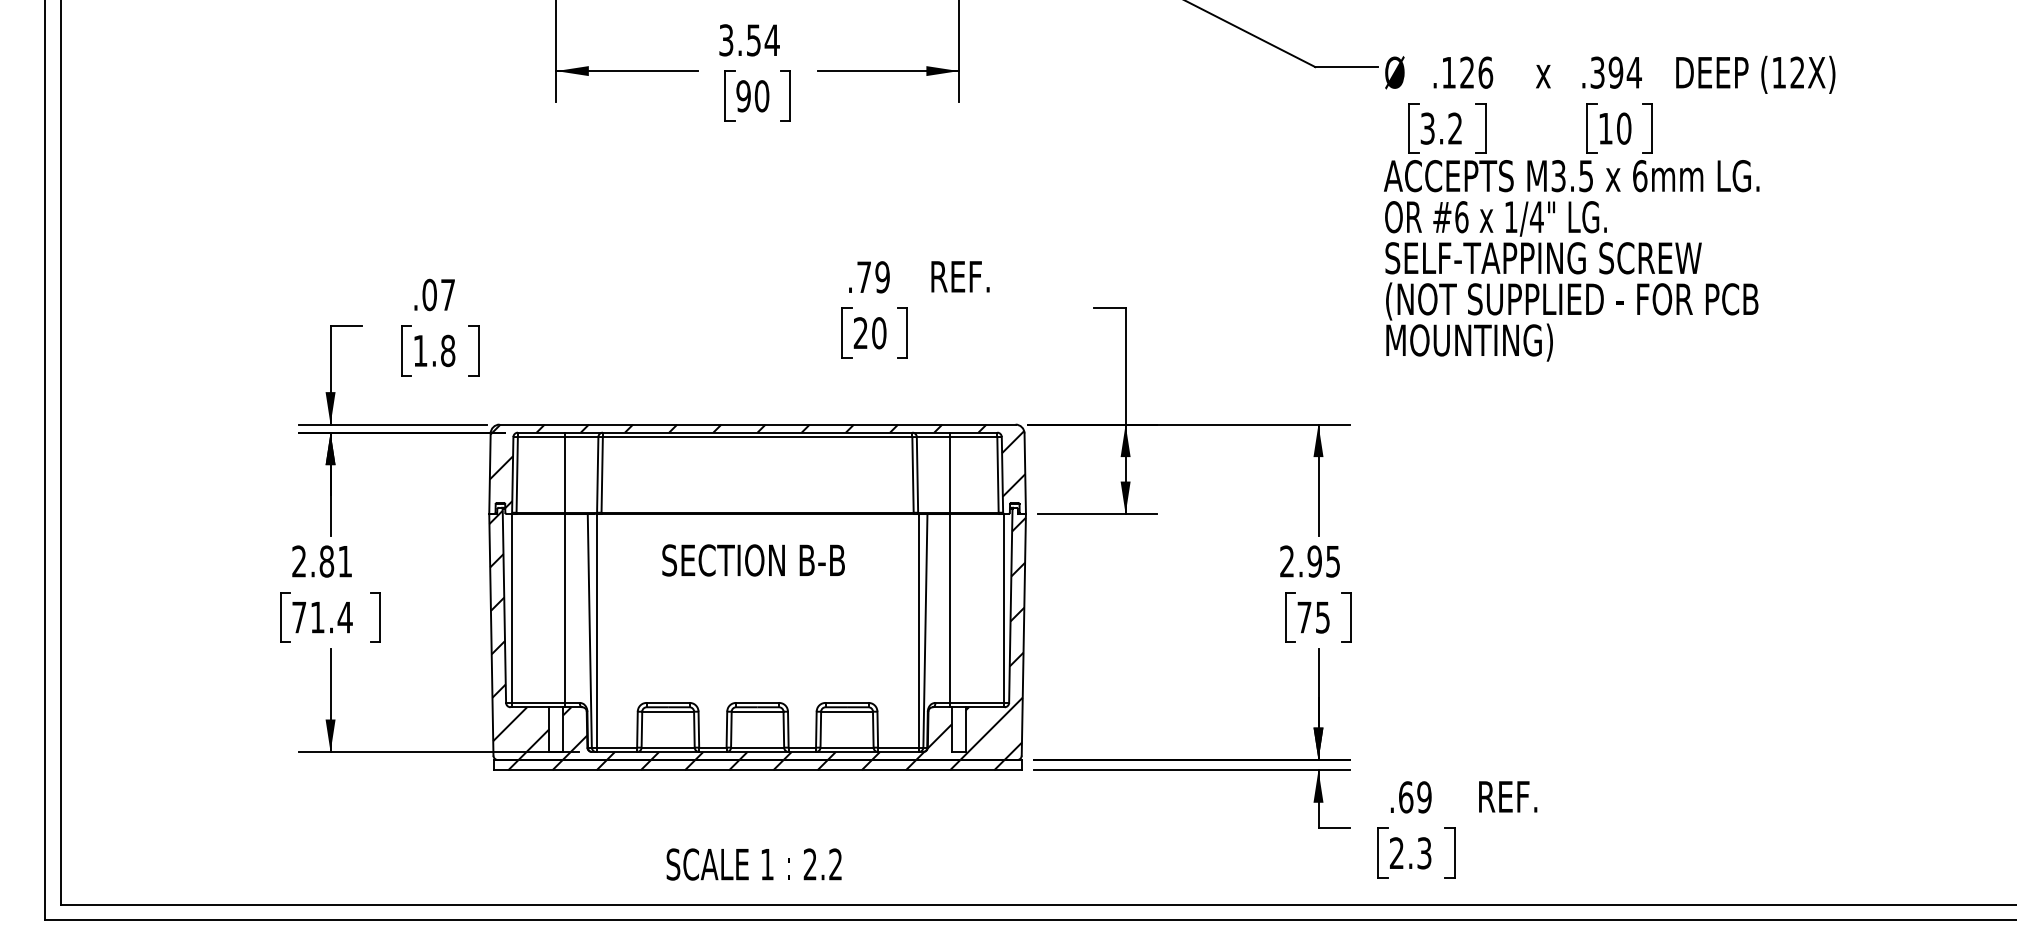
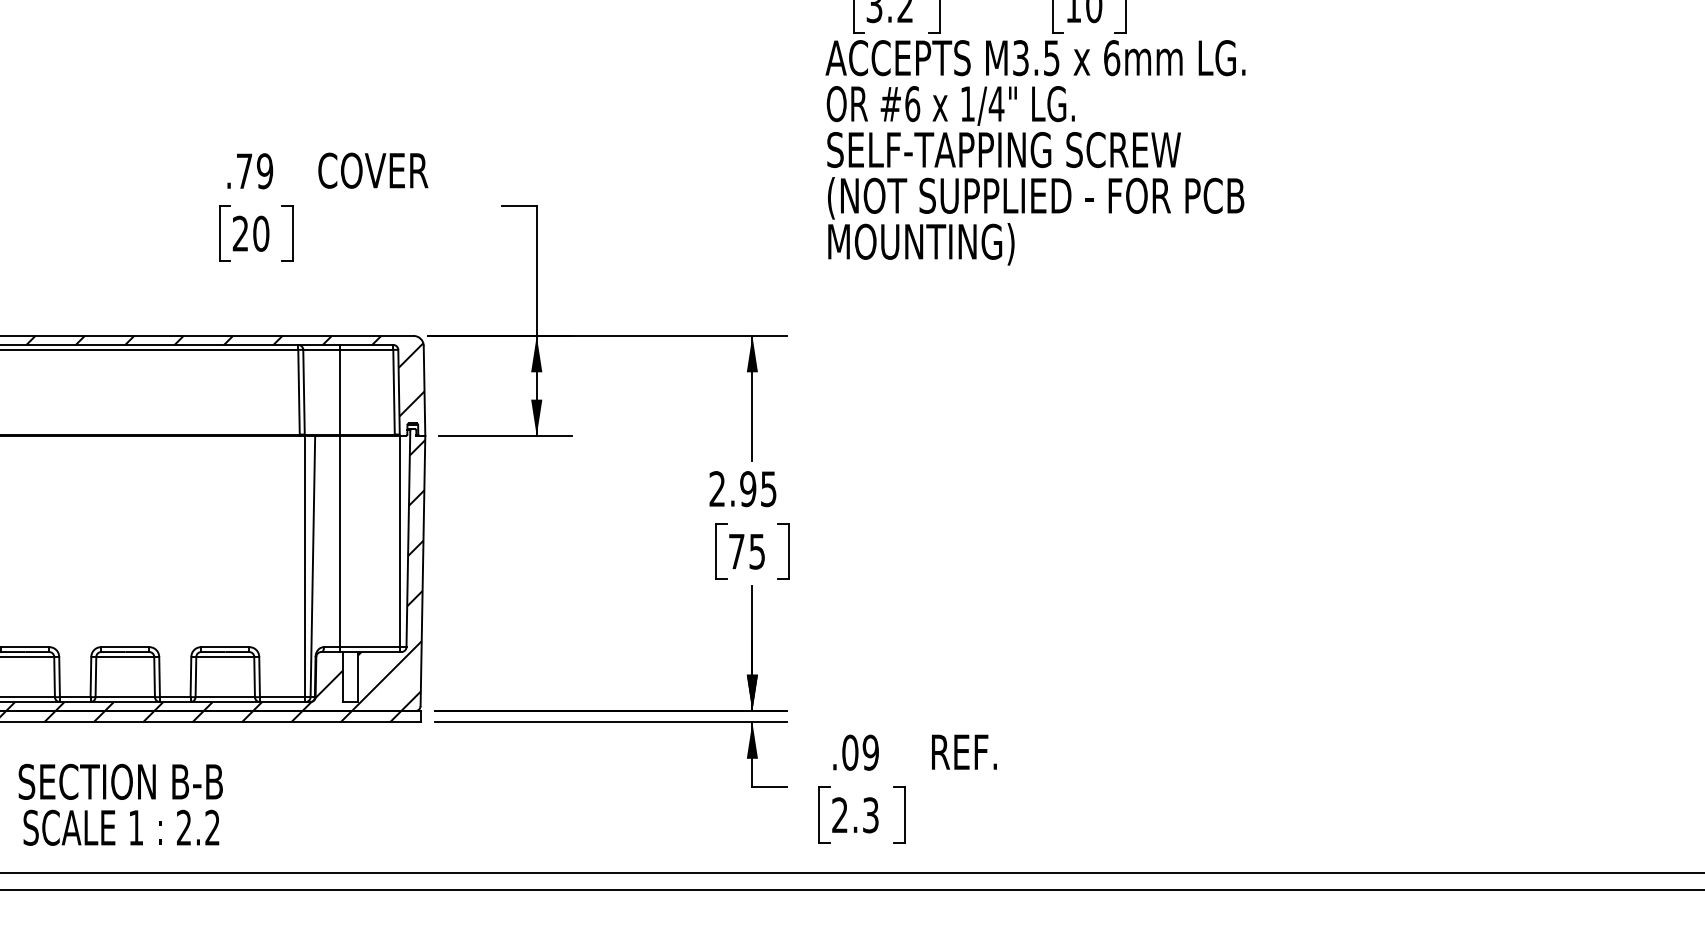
text: (979, 276) -> (373, 170), REF. -> COVER
text: (753, 560) -> (120, 781), moved
text: (1405, 797) -> (849, 752), .69 -> .09

